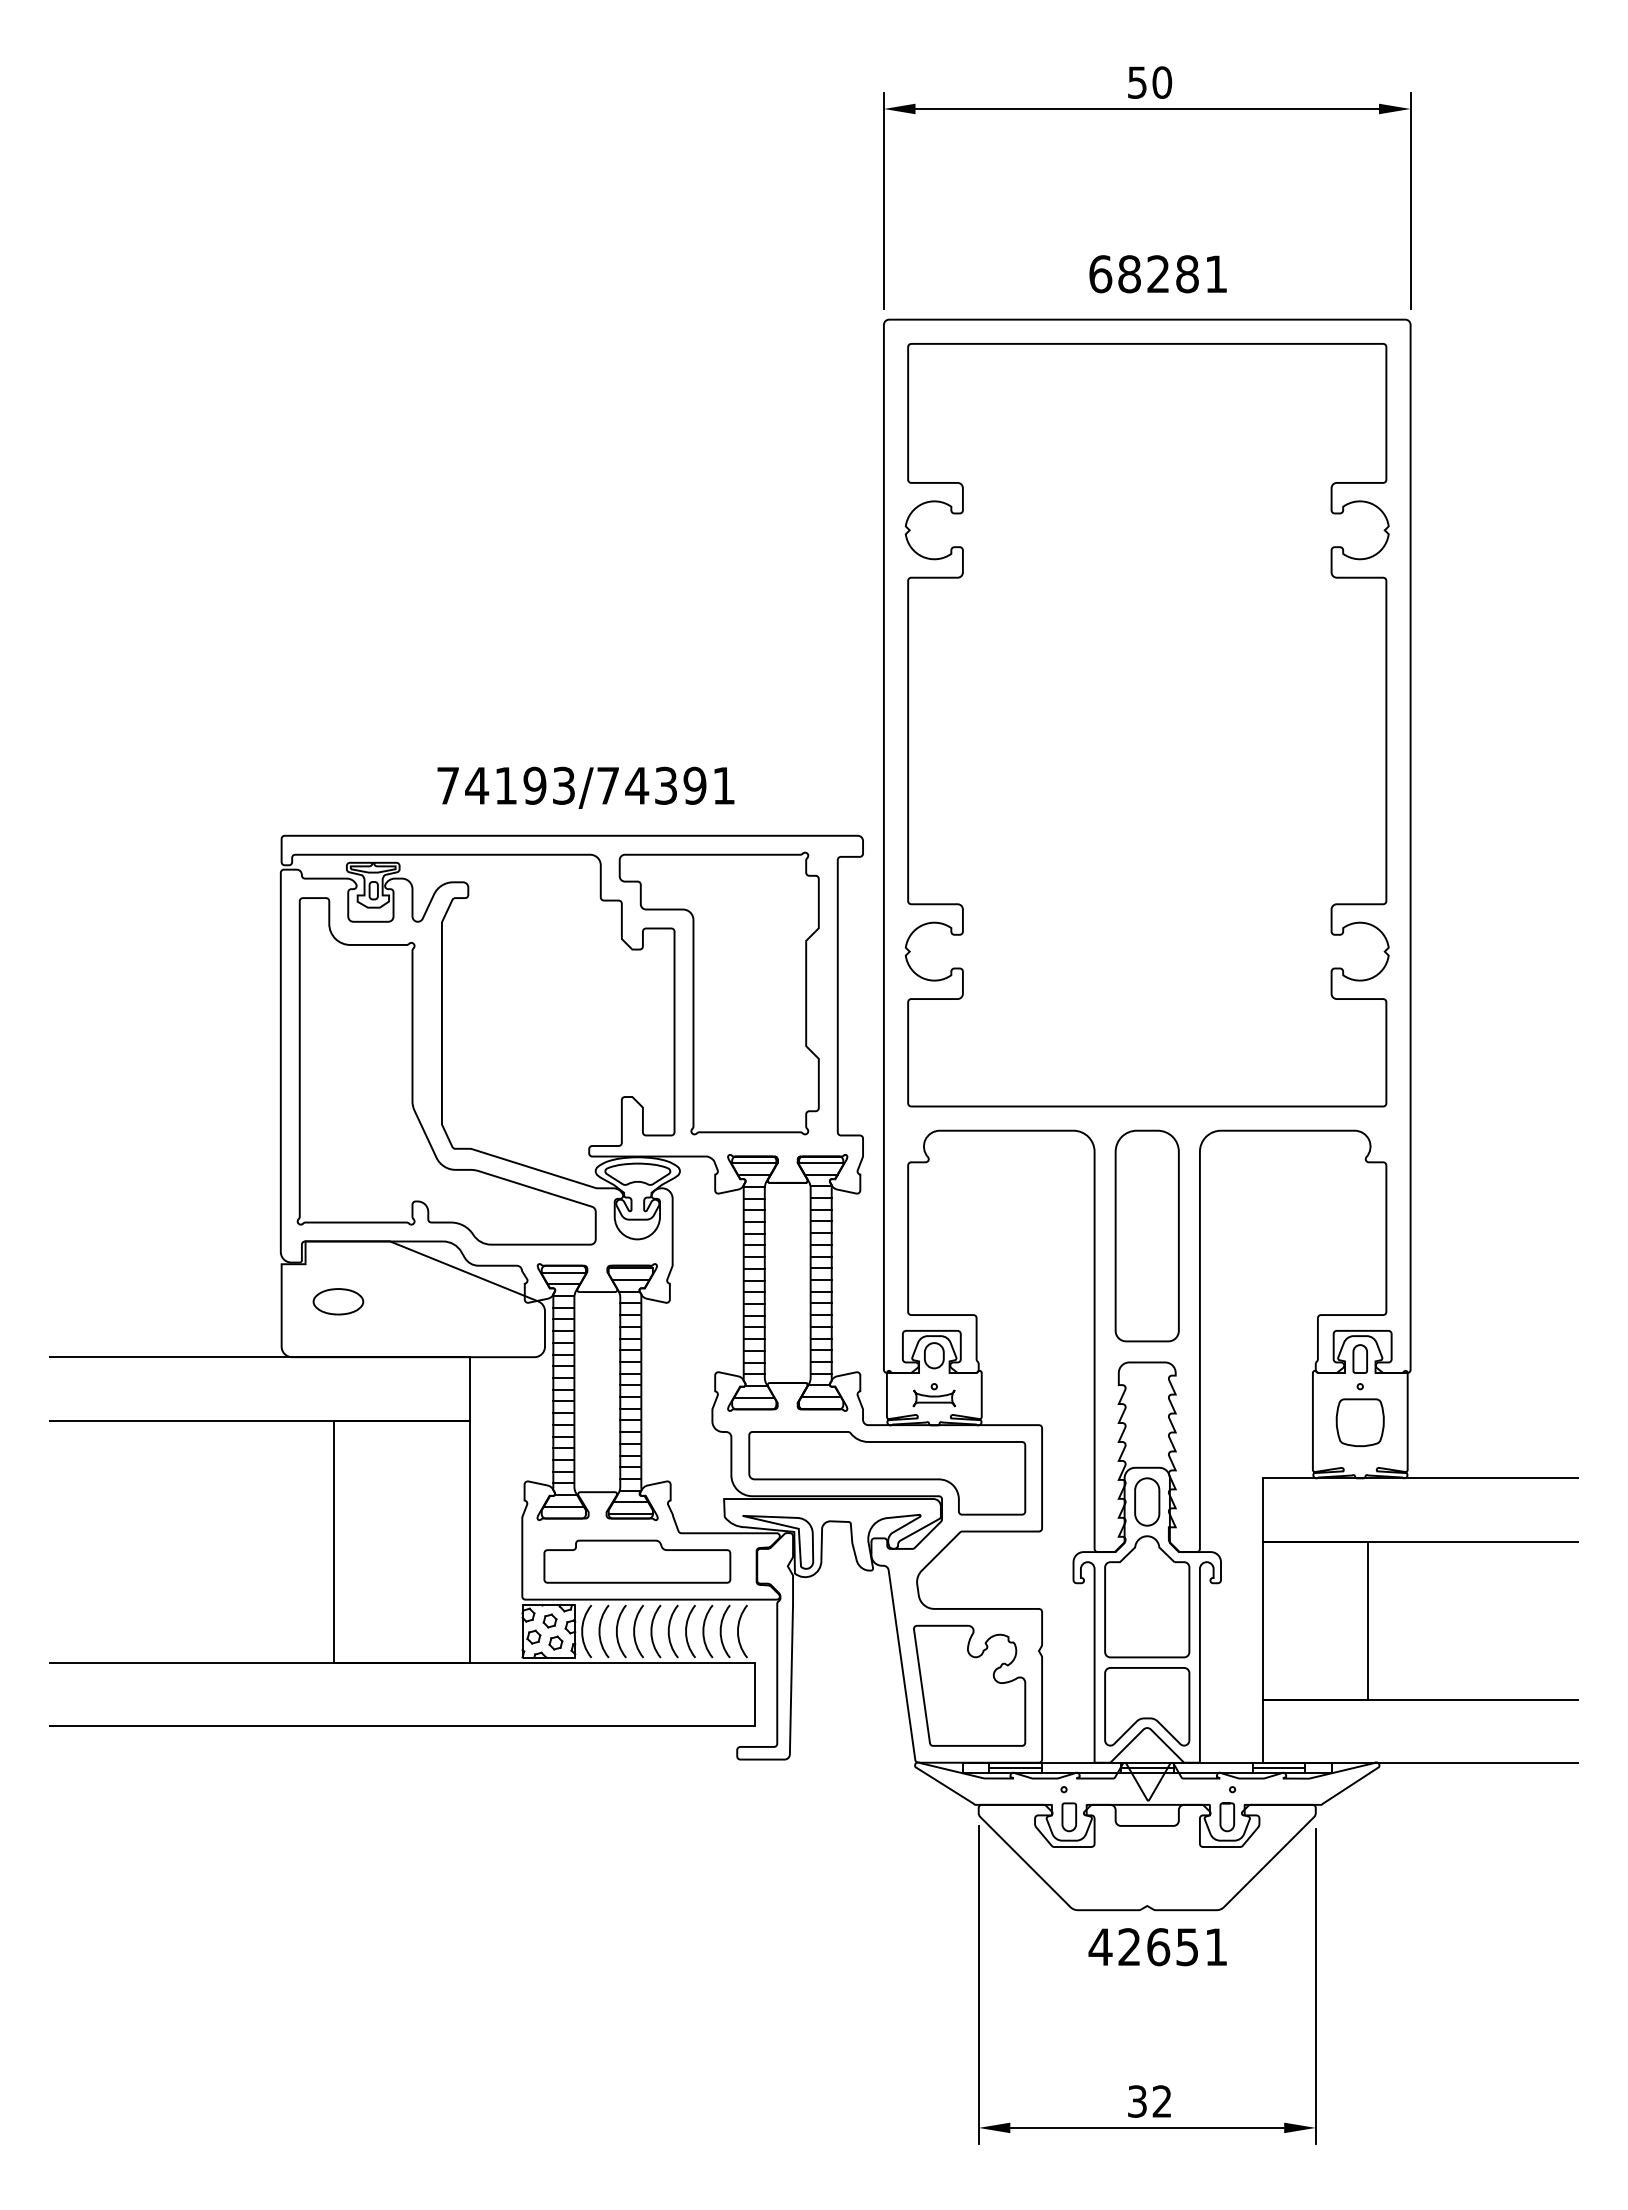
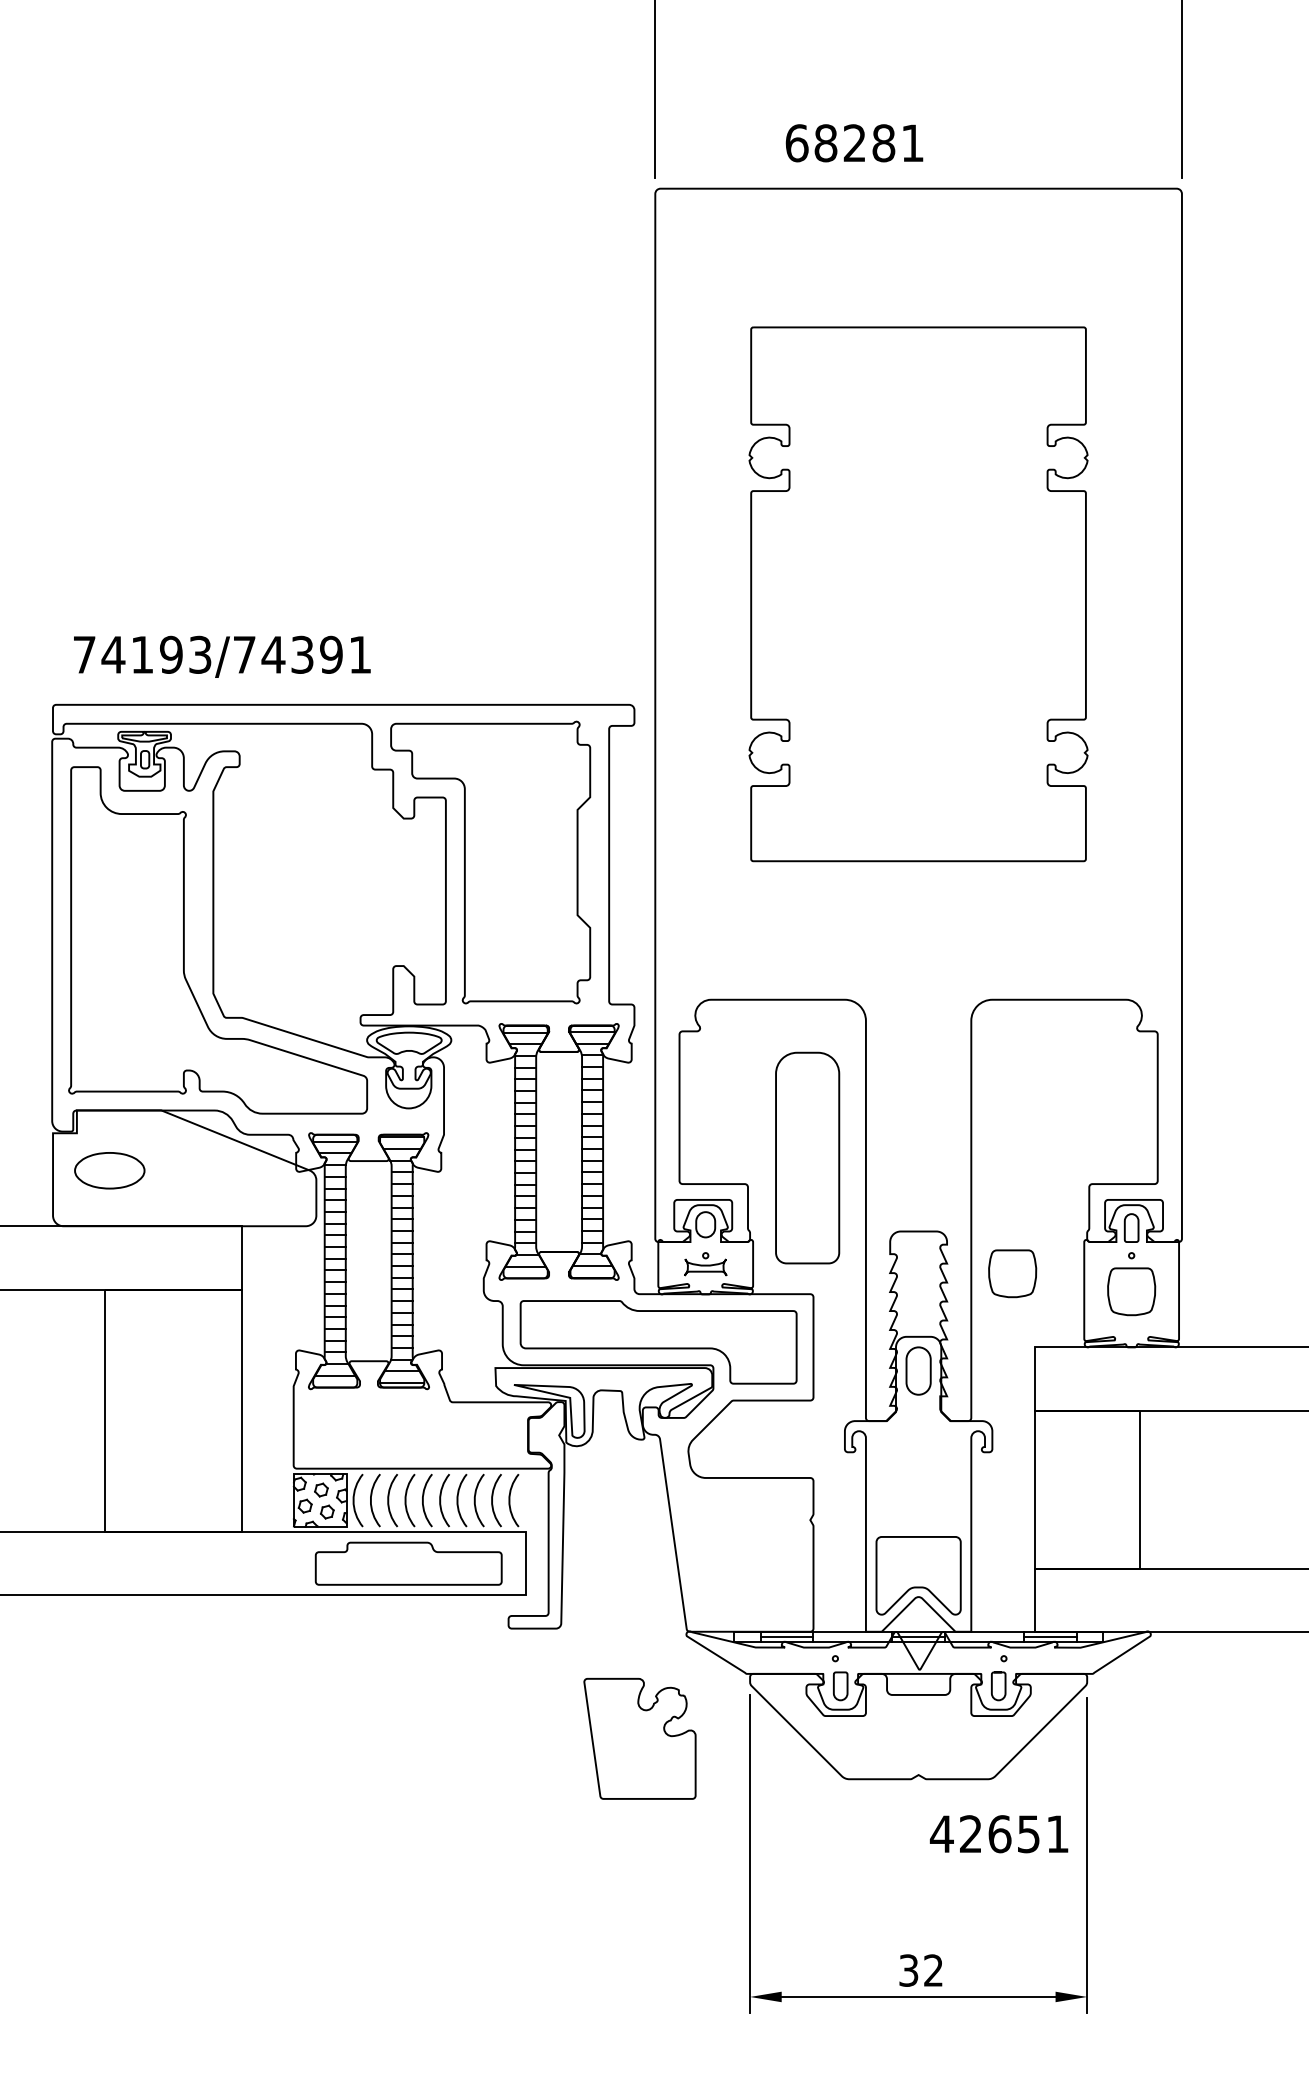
text: (1157, 274) -> (853, 143), moved
part: (1146, 725) -> (917, 594), size x0.7
text: (585, 787) -> (221, 656), moved
part: (1146, 1235) -> (806, 1157), moved
part: (338, 1301) -> (109, 1170), size x1.4
part: (1240, 1404) -> (1011, 1273), added
part: (637, 1561) -> (408, 1563), moved
part: (1147, 1596) -> (918, 1465), removed
part: (969, 1685) -> (639, 1738), moved
text: (1157, 1947) -> (998, 1834), moved

